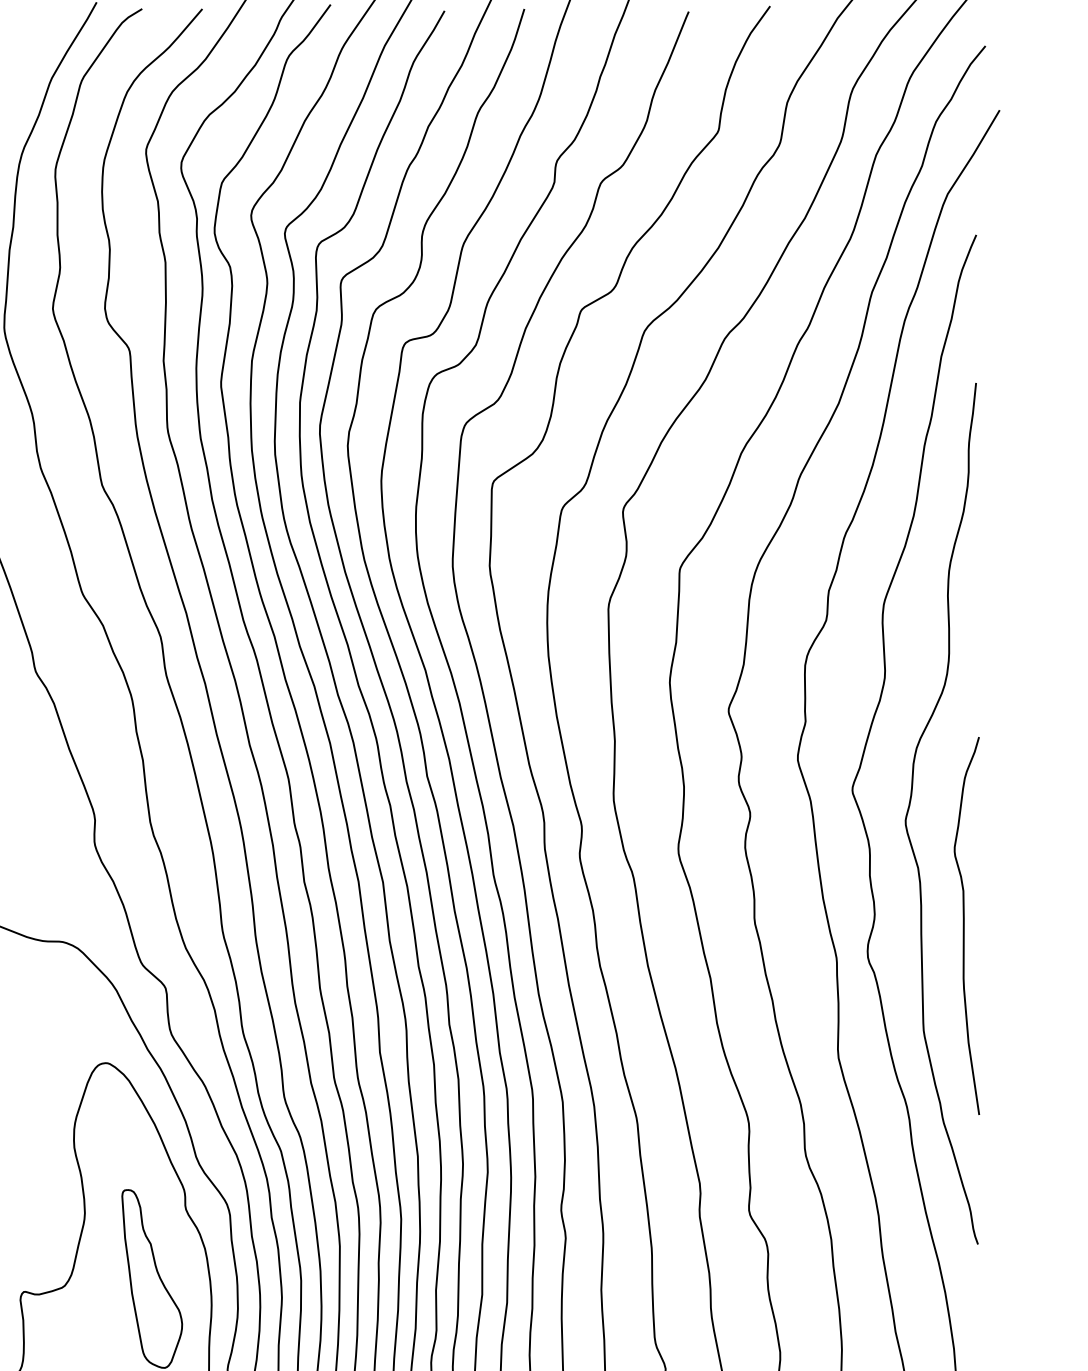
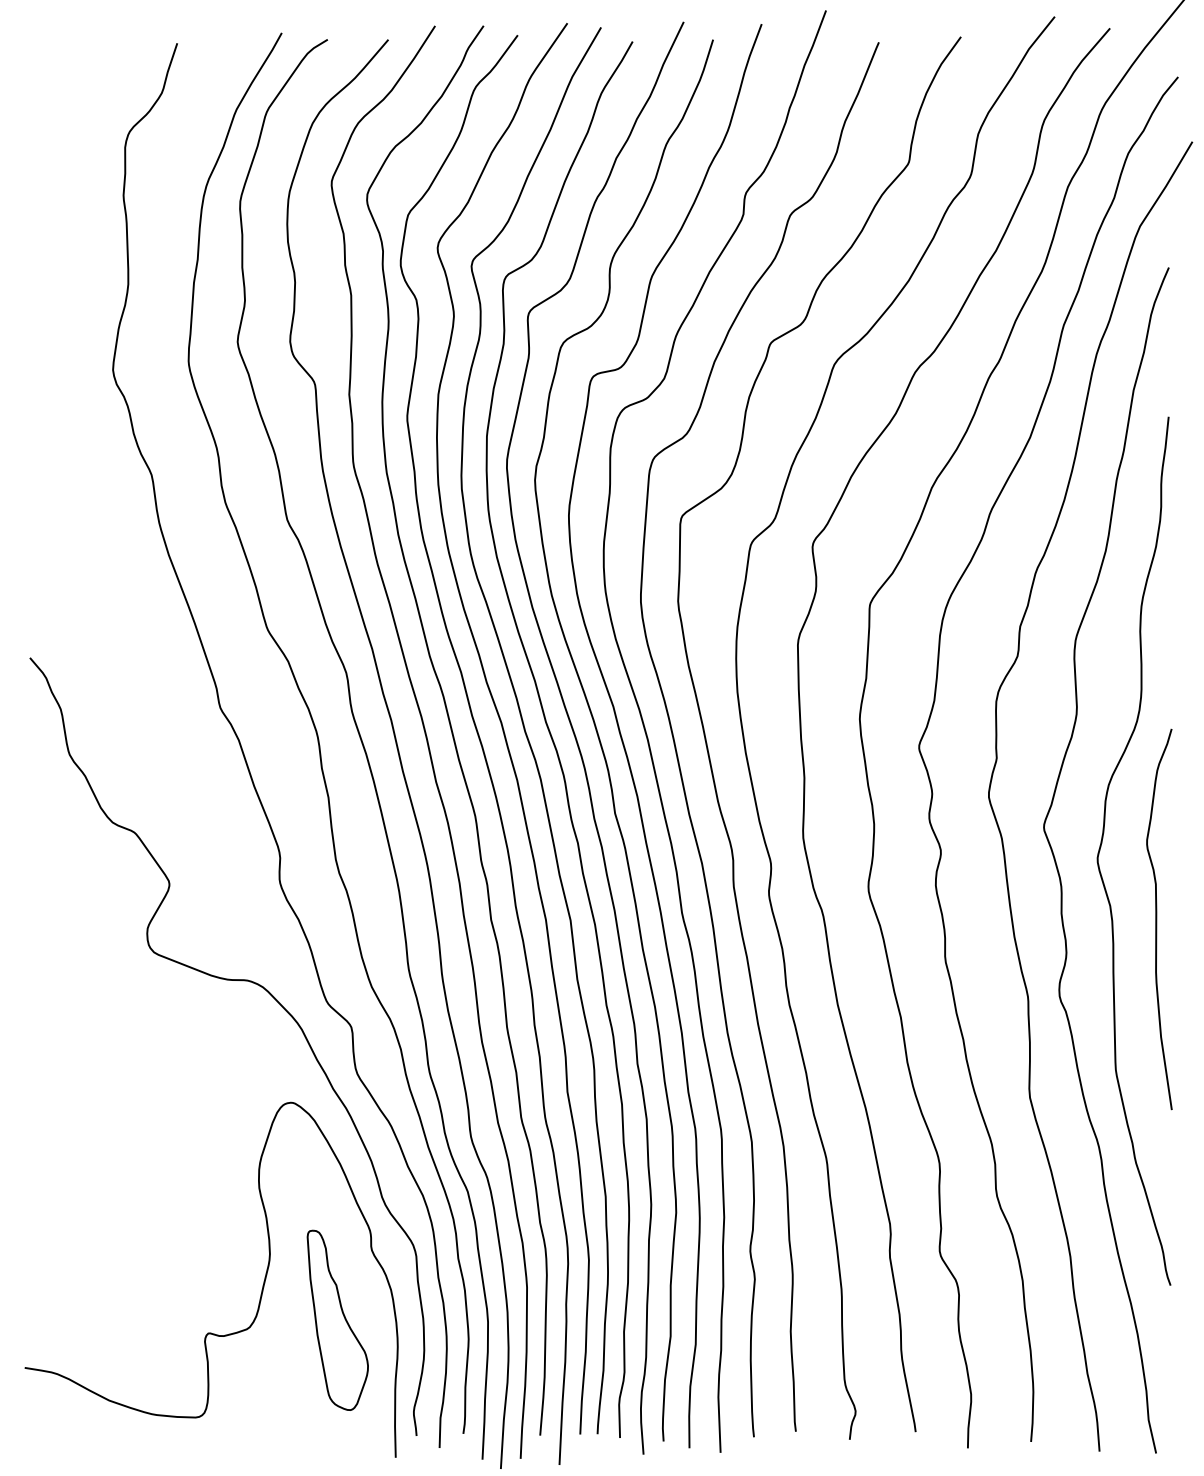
curve: (965, 926) -> (1157, 919), moved

